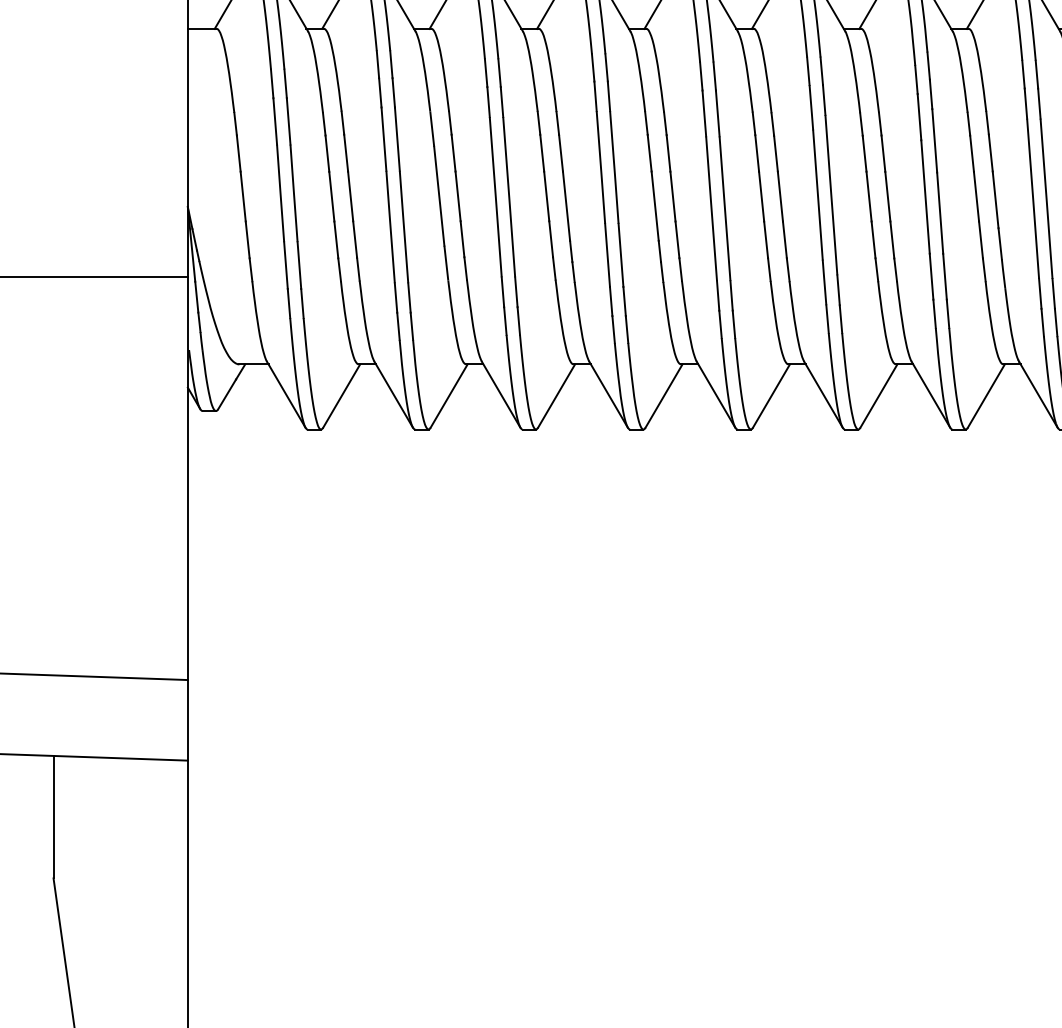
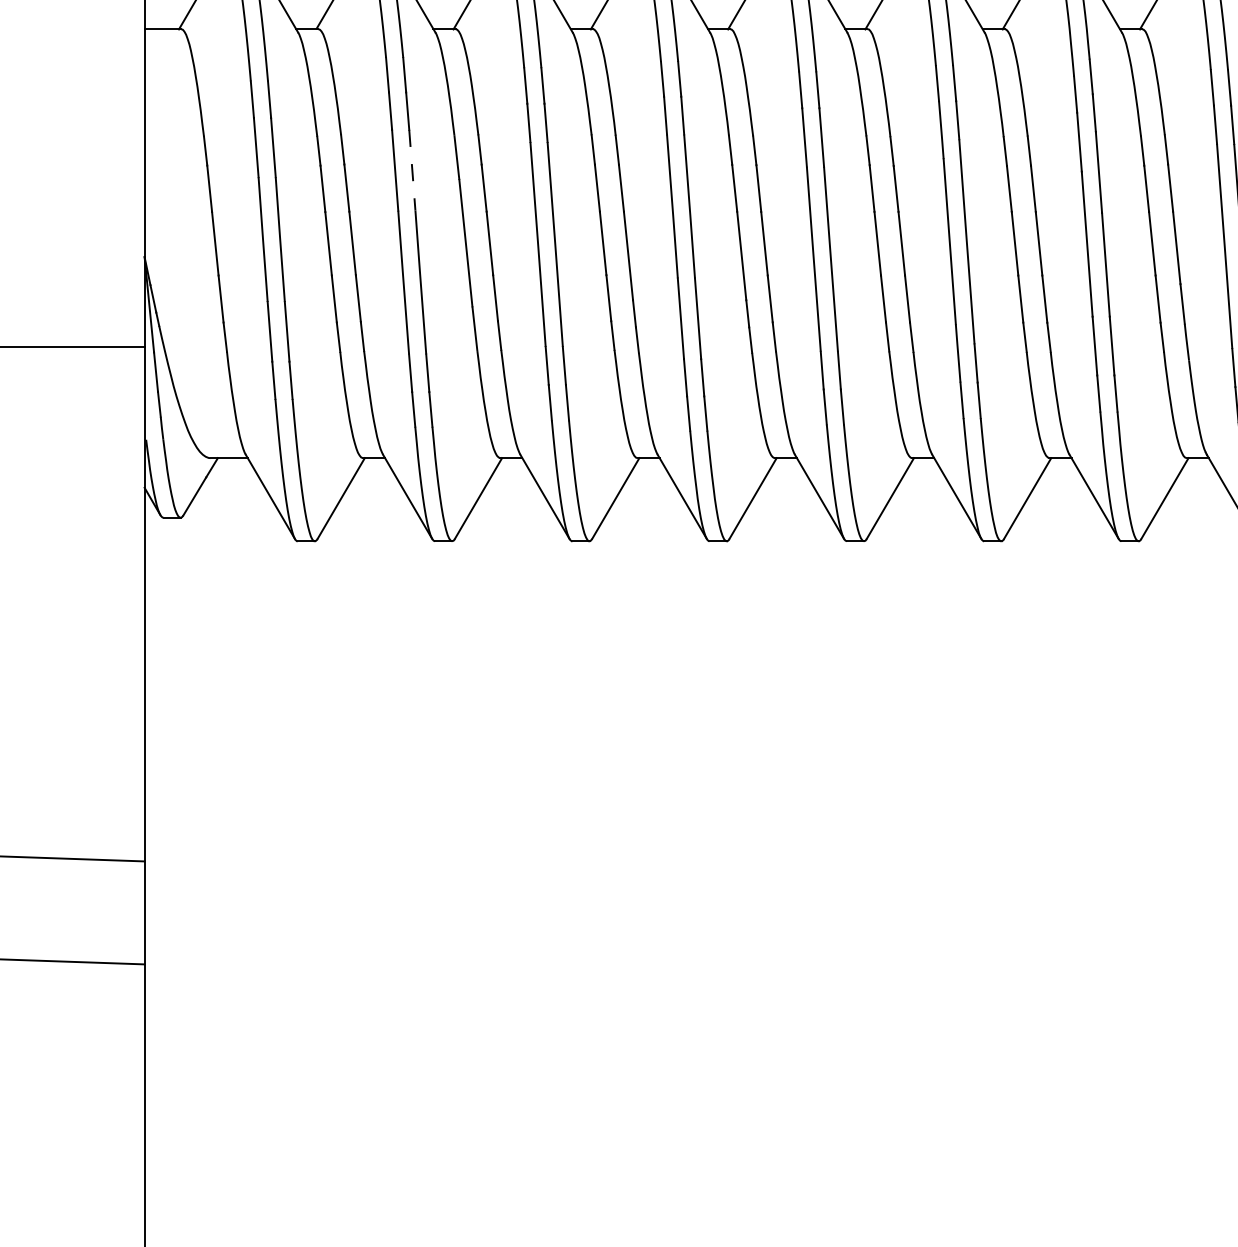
line: (397, 139) -> (412, 170), solid -> dashed

